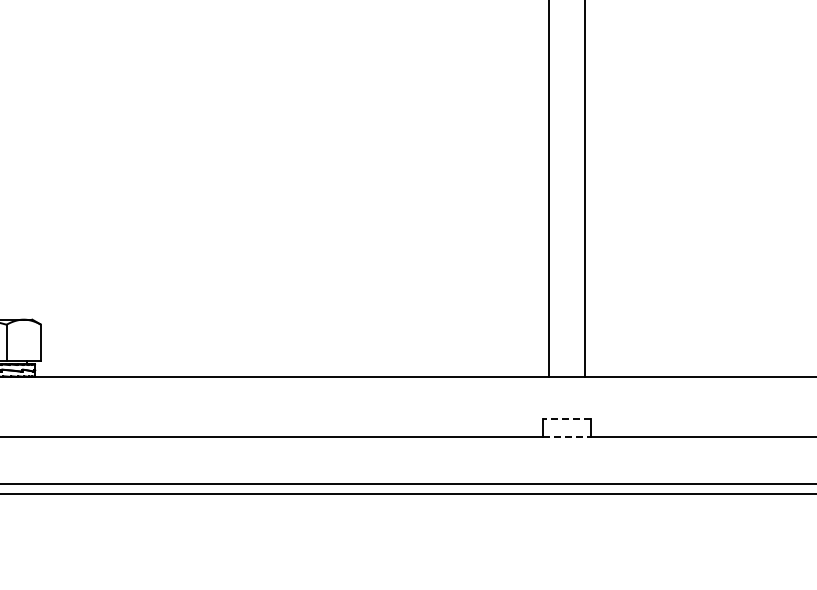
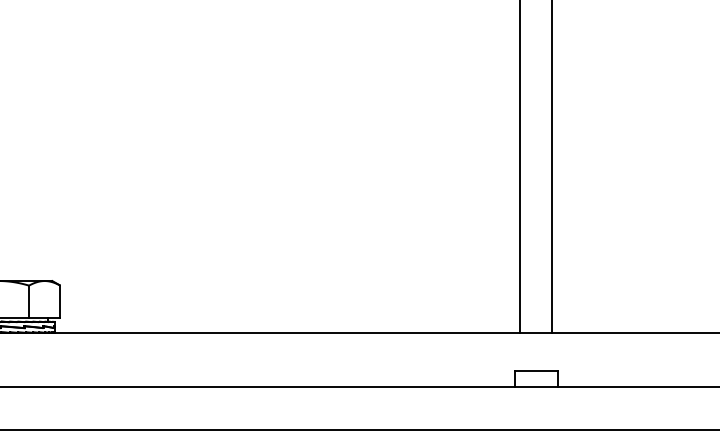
line: (567, 418) -> (536, 370), dashed -> solid
line: (567, 436) -> (536, 386), dashed -> solid

